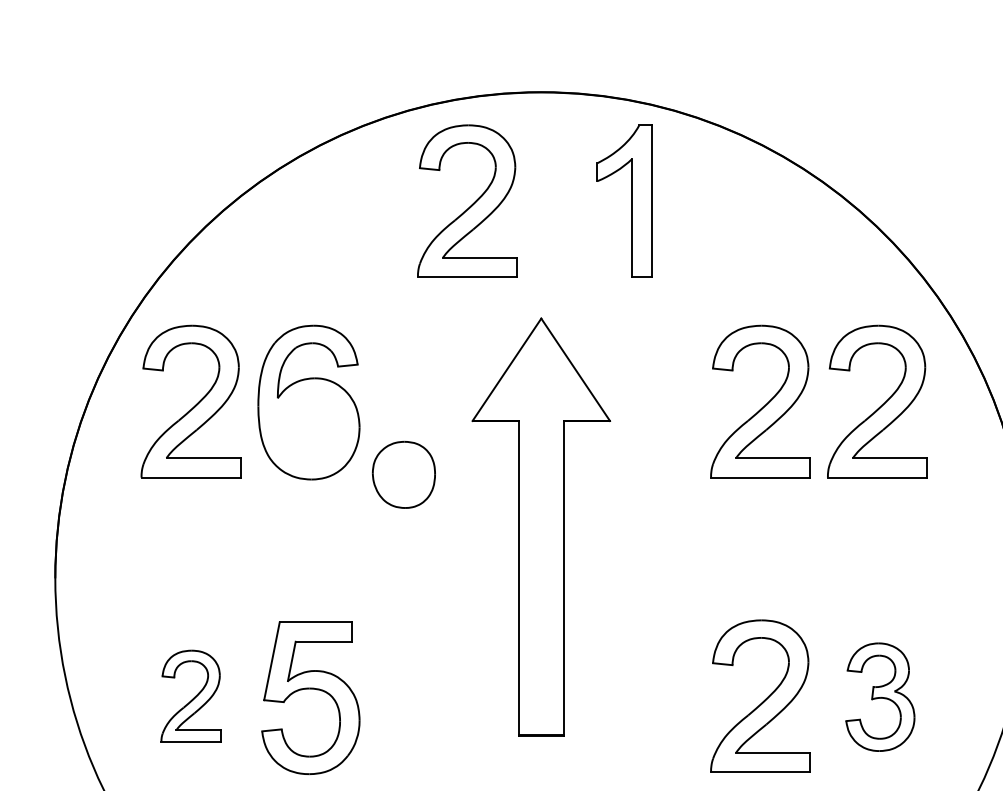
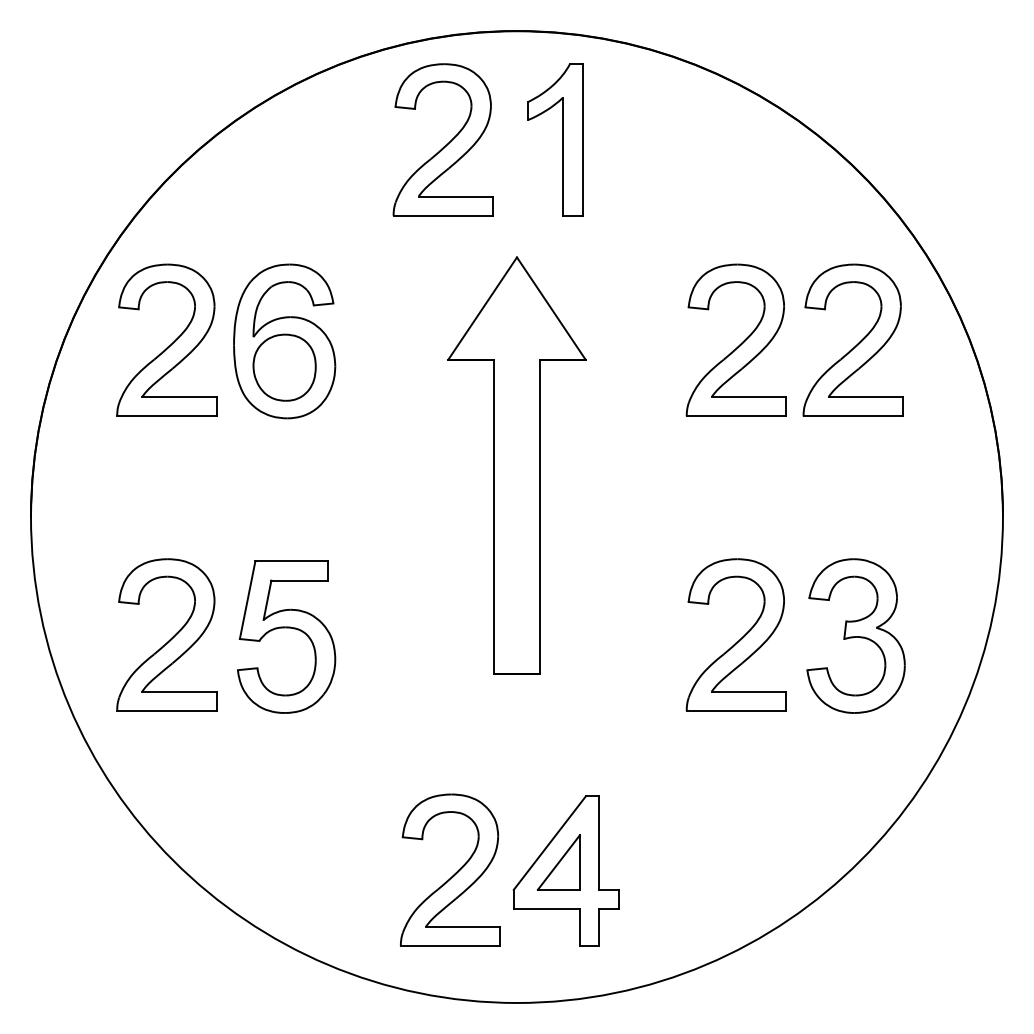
part: (631, 200) -> (562, 139), moved
part: (403, 474) -> (284, 367), moved
part: (190, 695) -> (166, 634), size x1.67
part: (879, 696) -> (855, 635), size x1.43

